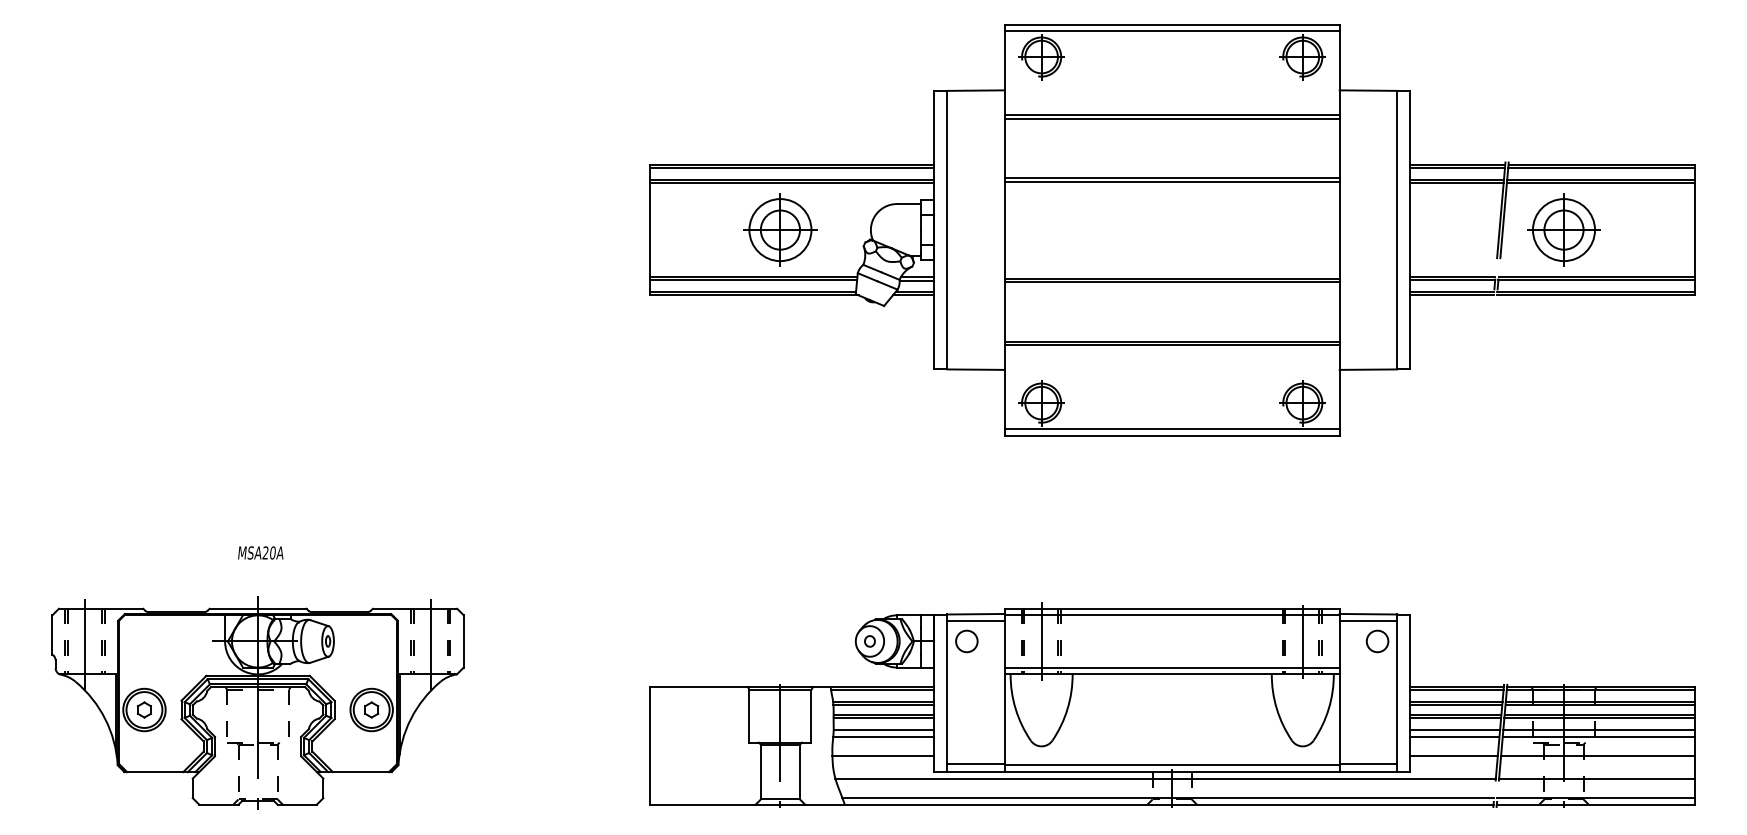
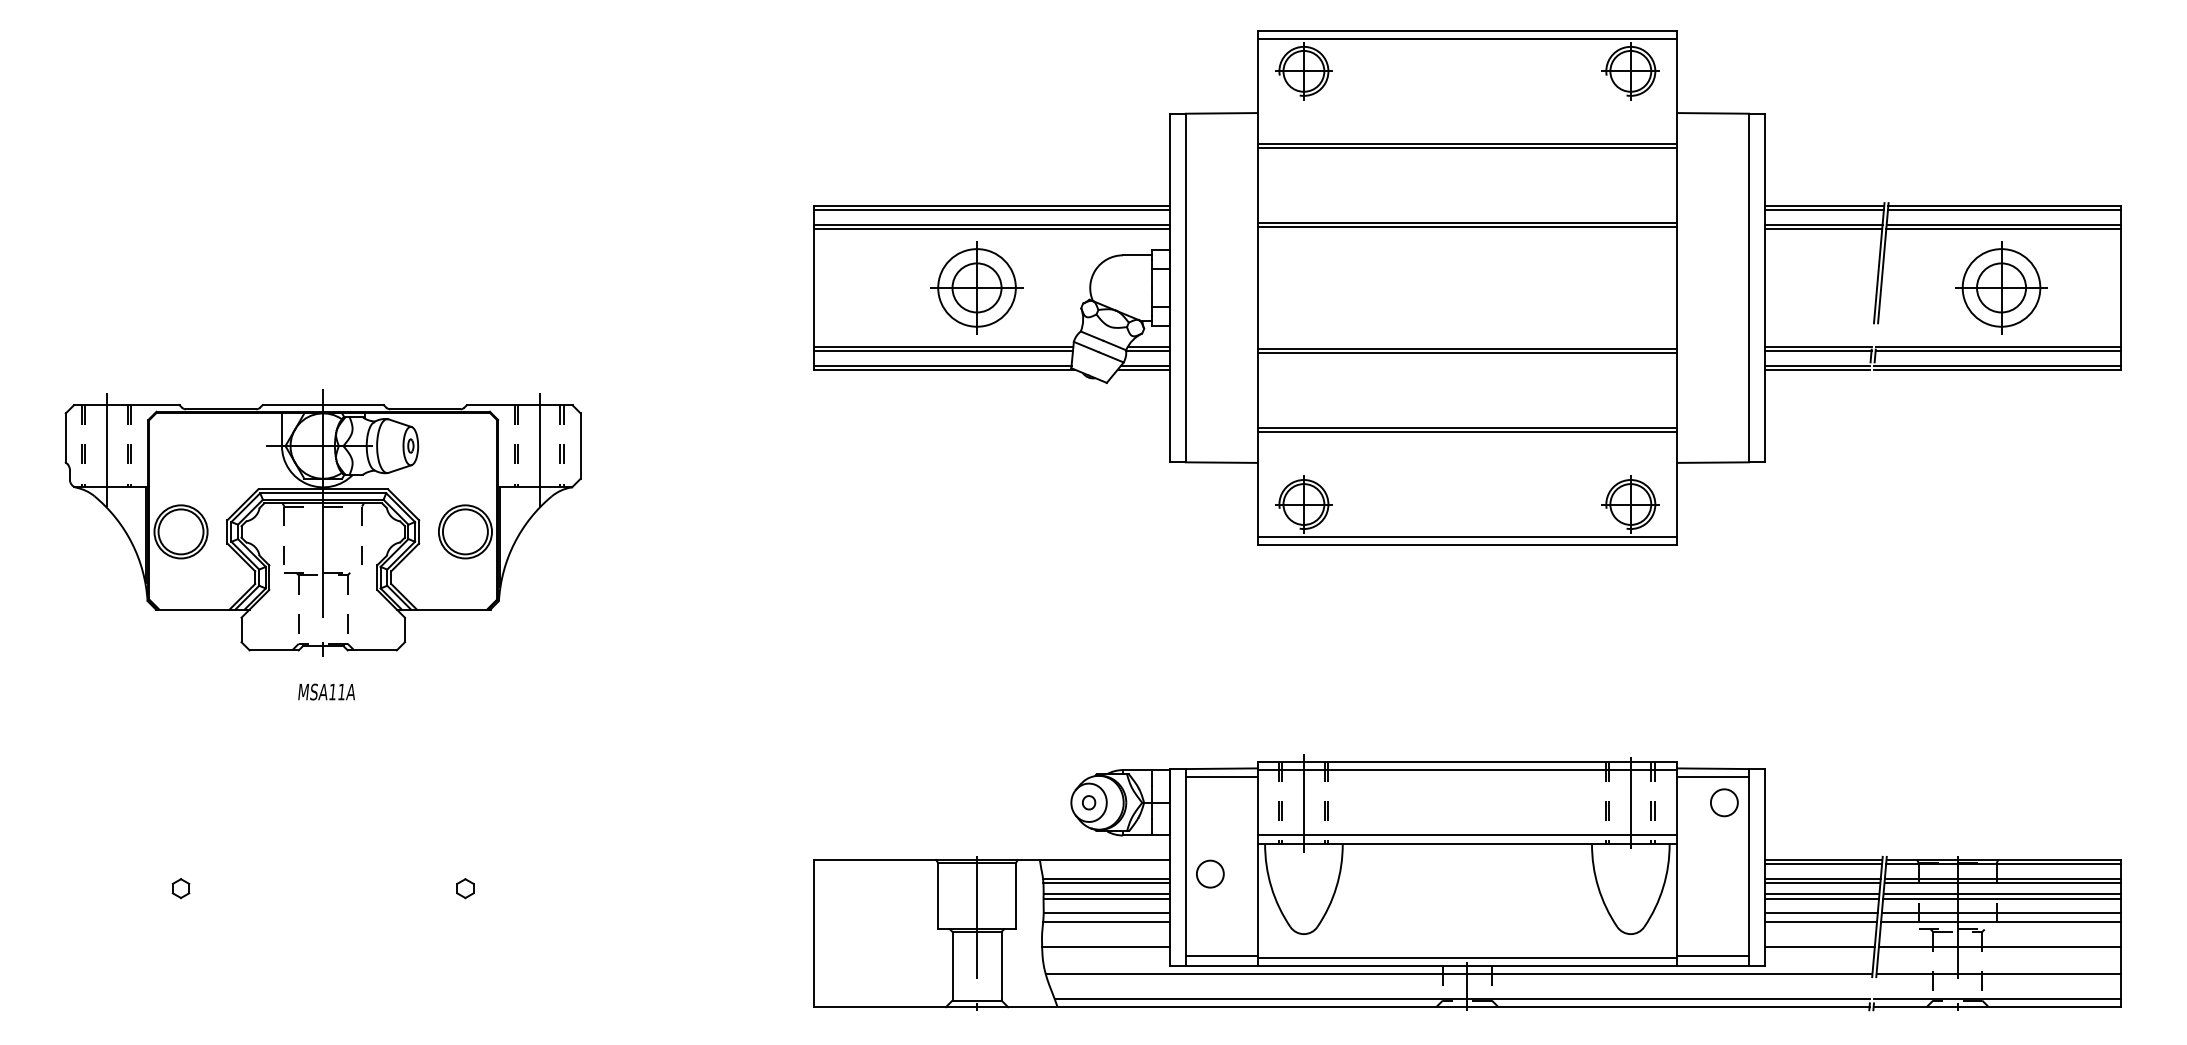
part: (1563, 229) -> (2000, 287), moved
text: (268, 552) -> (336, 691), MSA20A -> MSA11A
circle: (966, 641) -> (1209, 874), moved
line: (882, 690) -> (1104, 864), removed
part: (257, 702) -> (322, 522), moved

